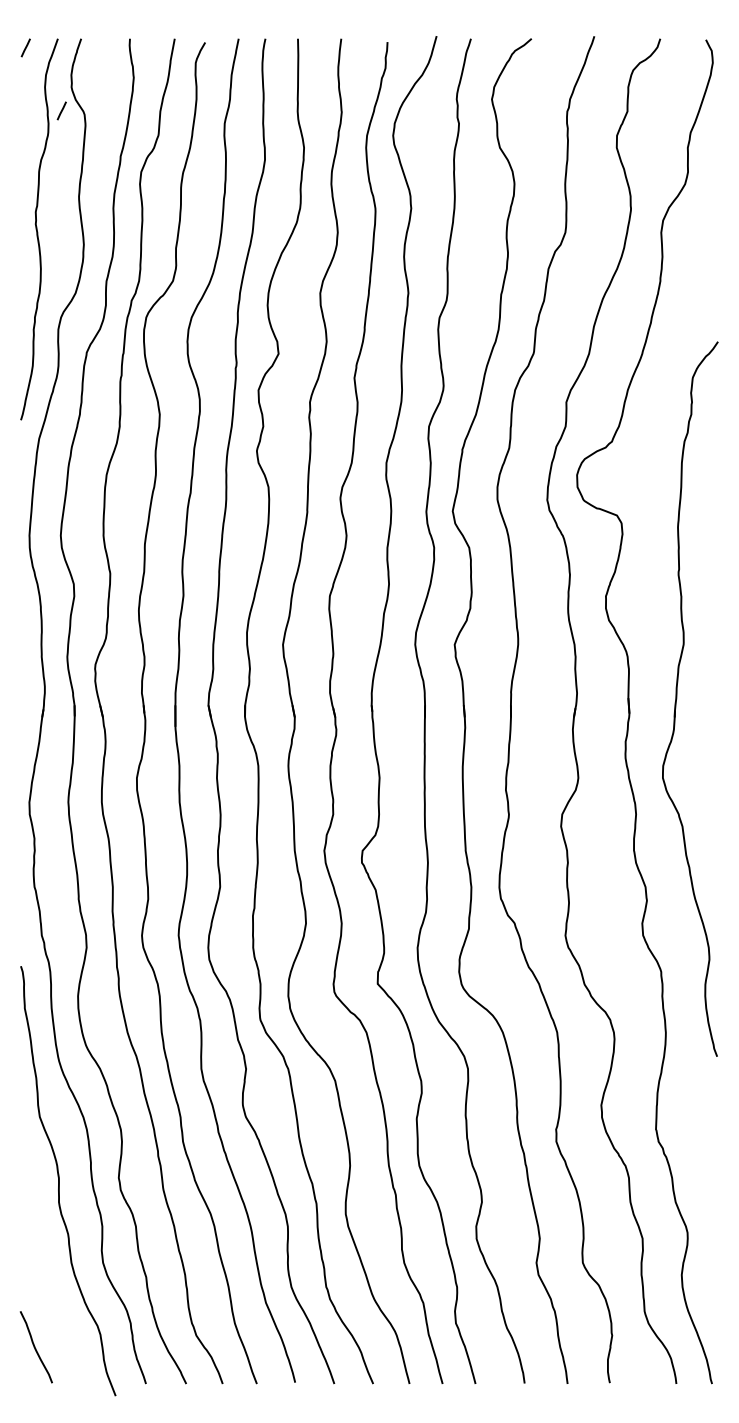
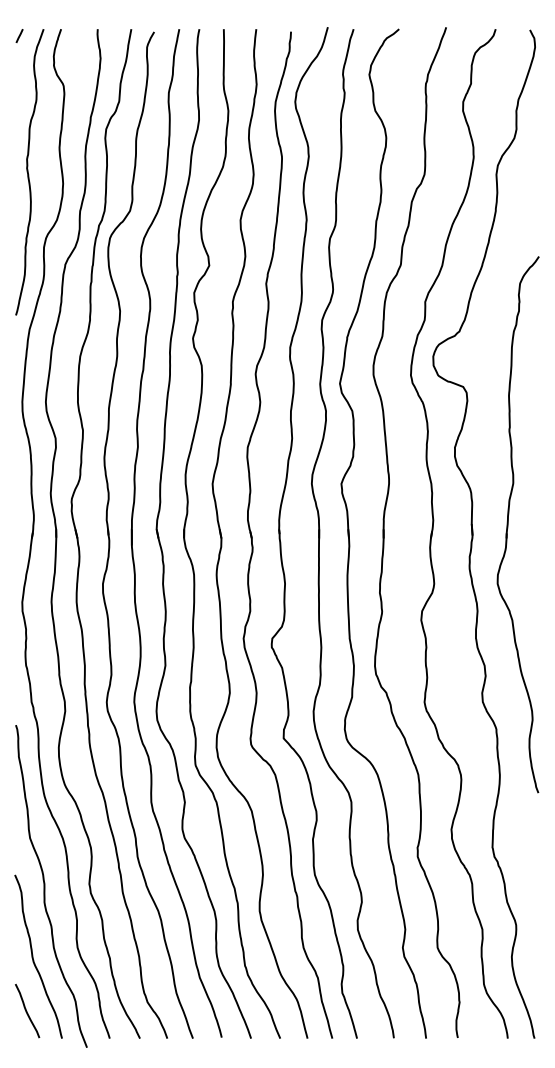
line: (61, 110) -> (46, 83), removed
curve: (44, 1276) -> (33, 957), added

